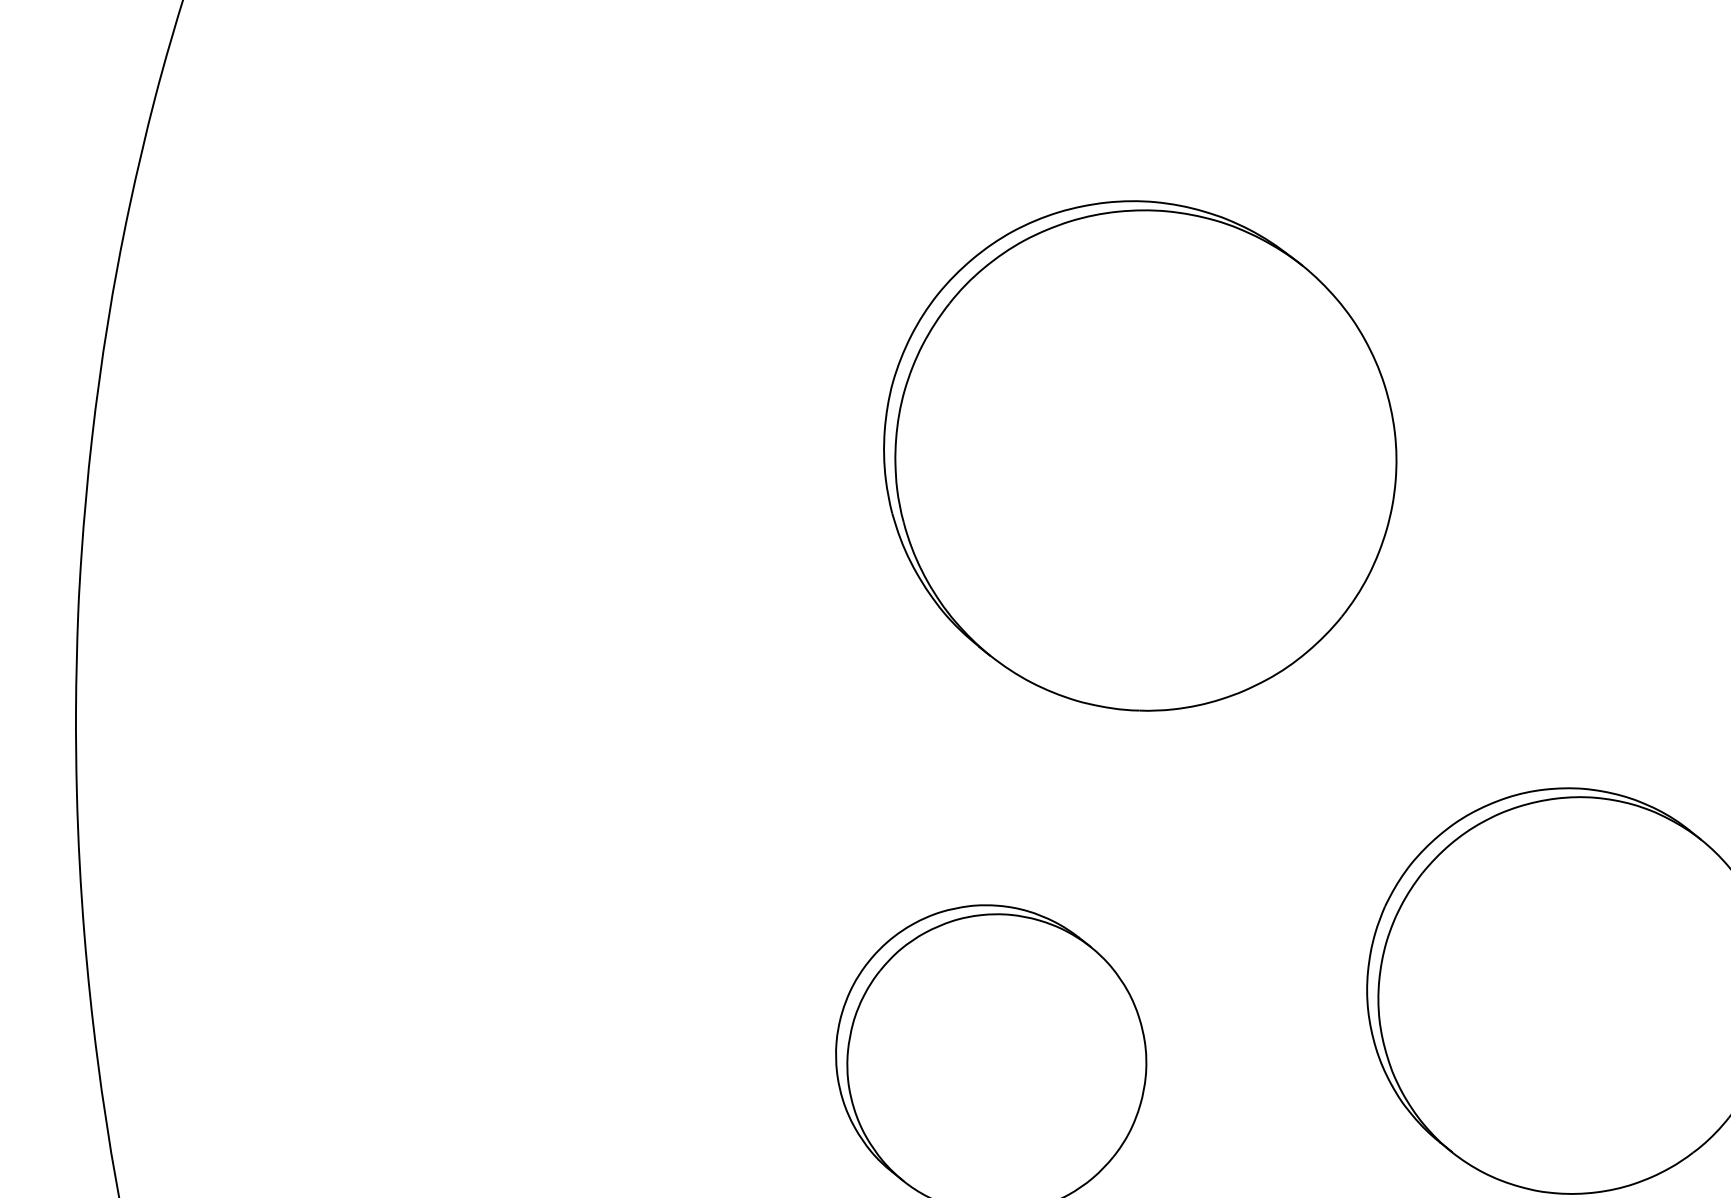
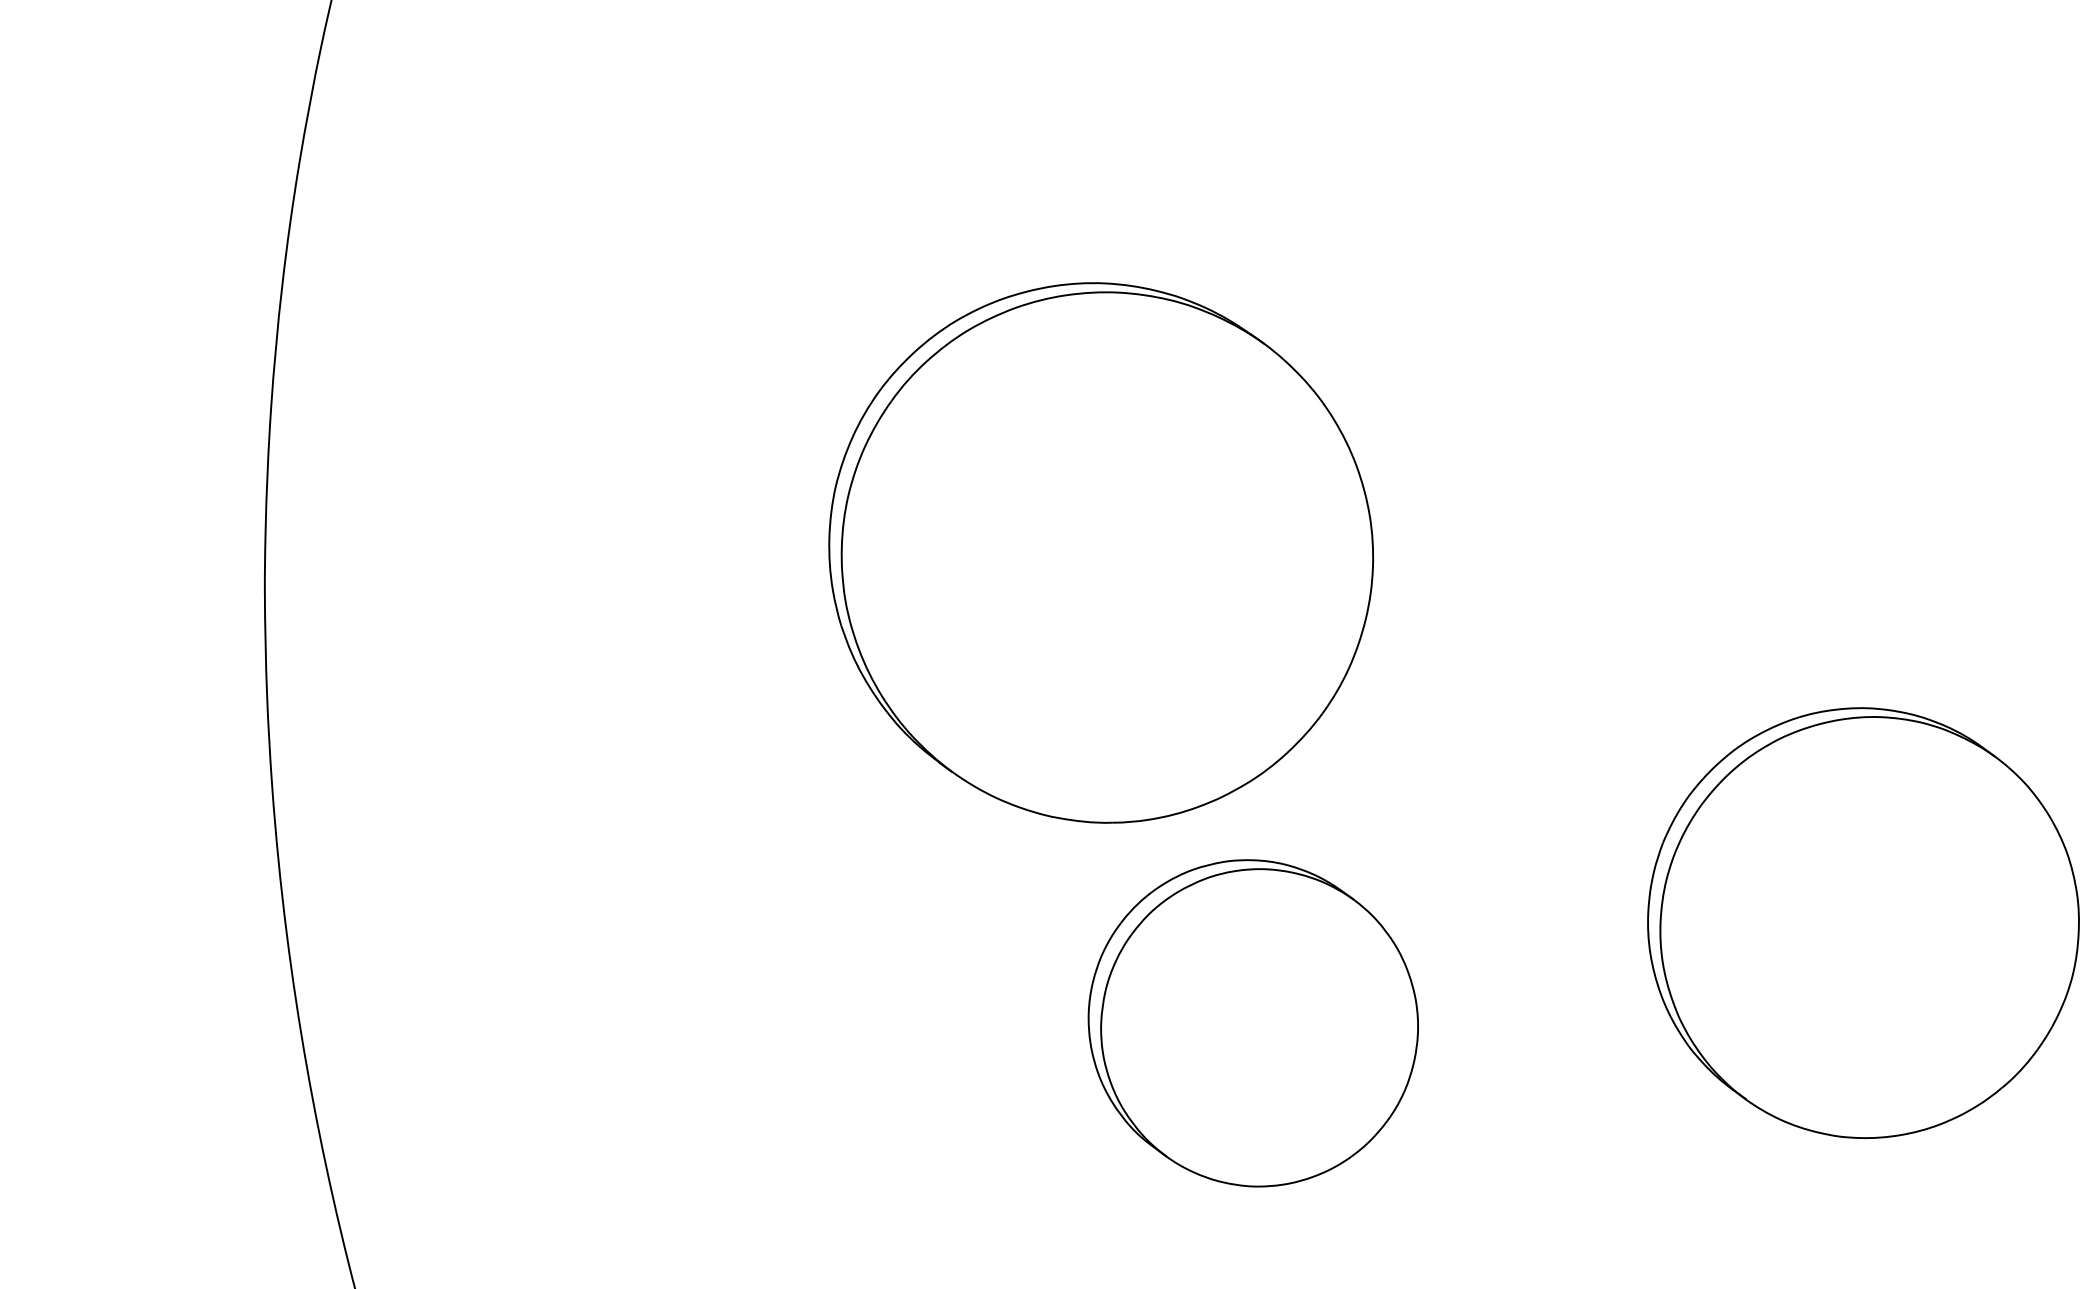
part: (1139, 455) -> (1100, 552), moved

